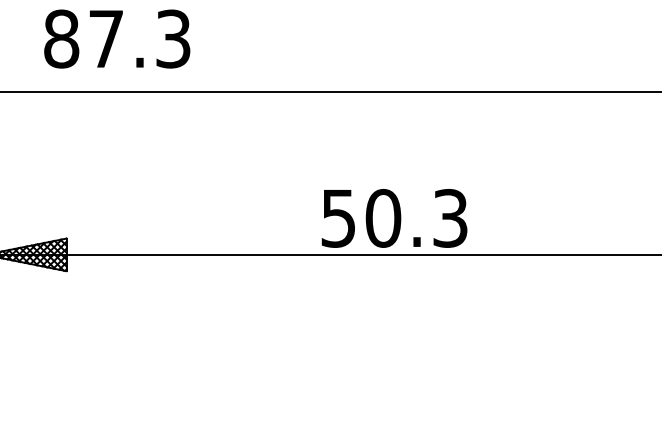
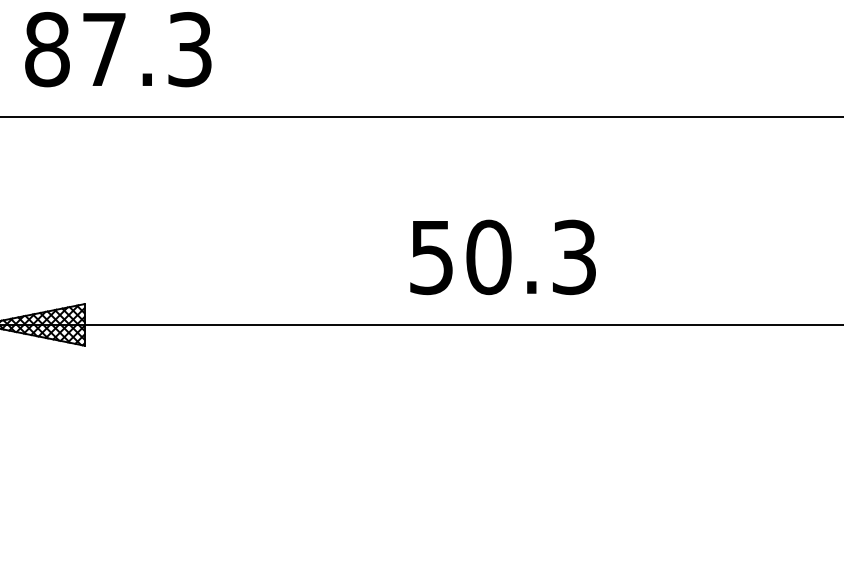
text: (117, 38) -> (118, 49), moved
text: (394, 218) -> (502, 257), moved

